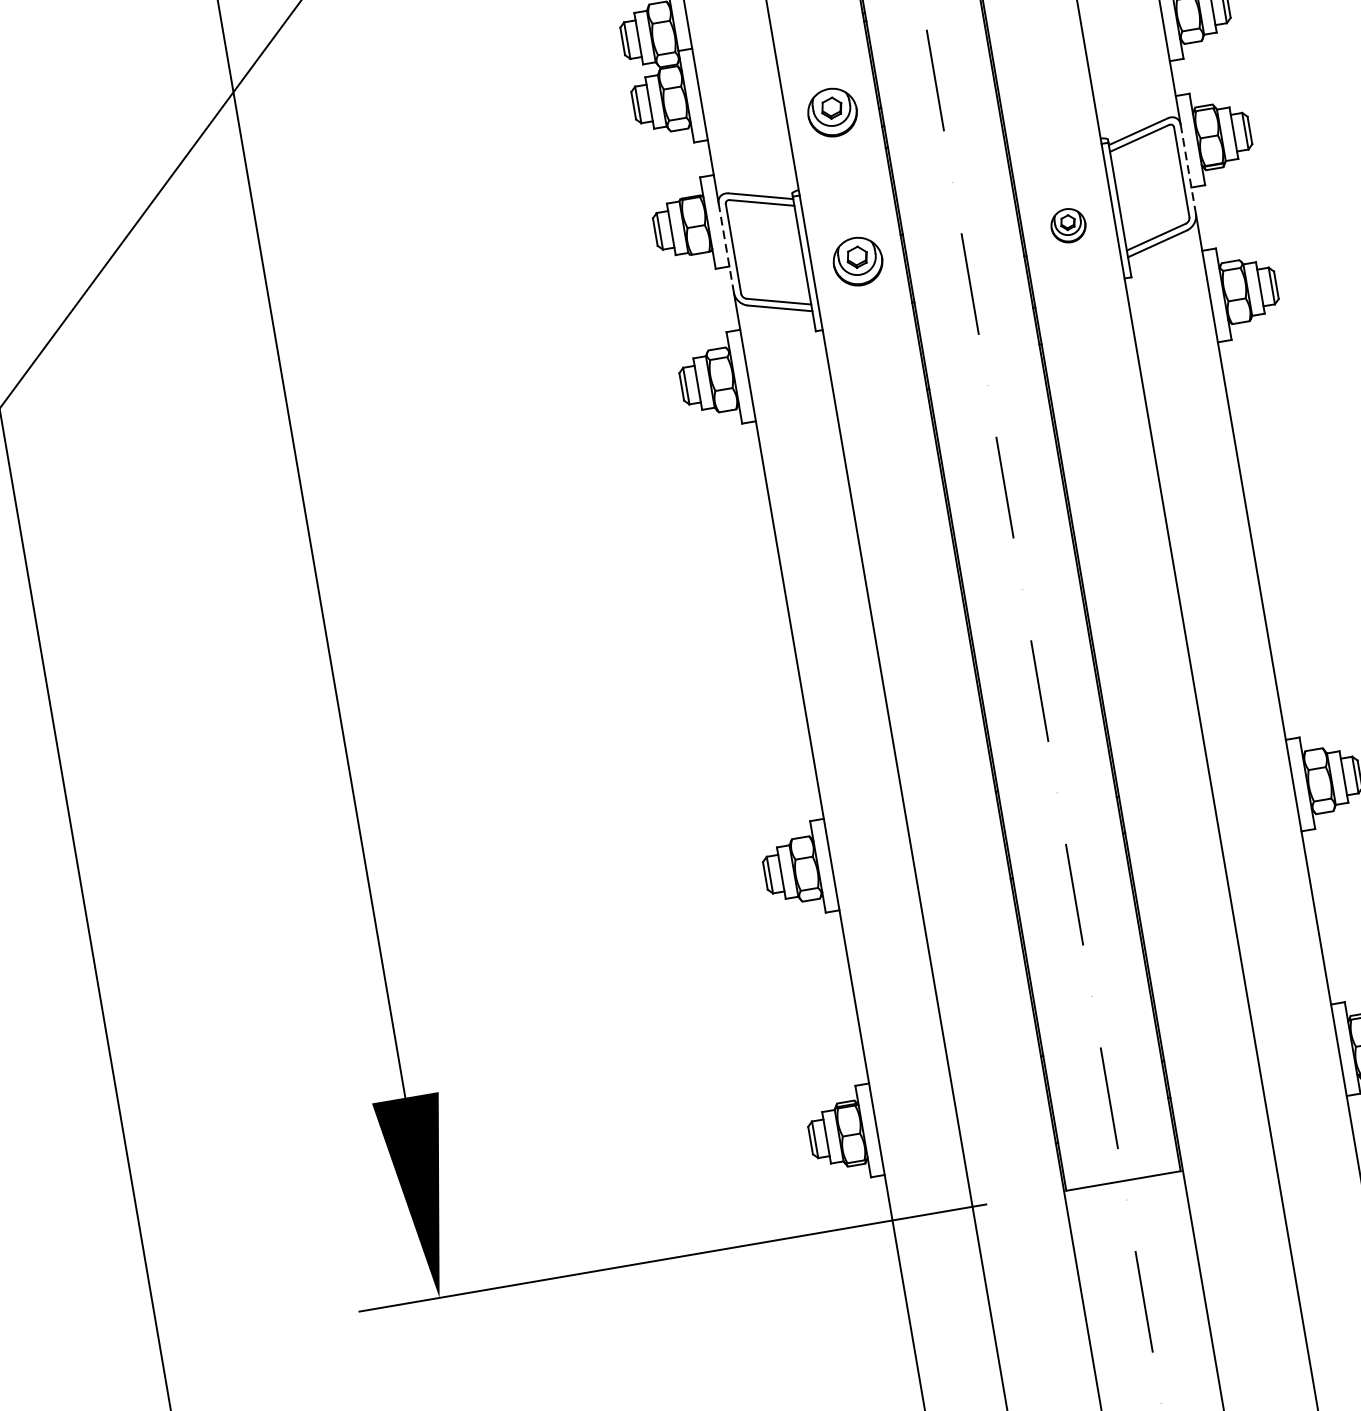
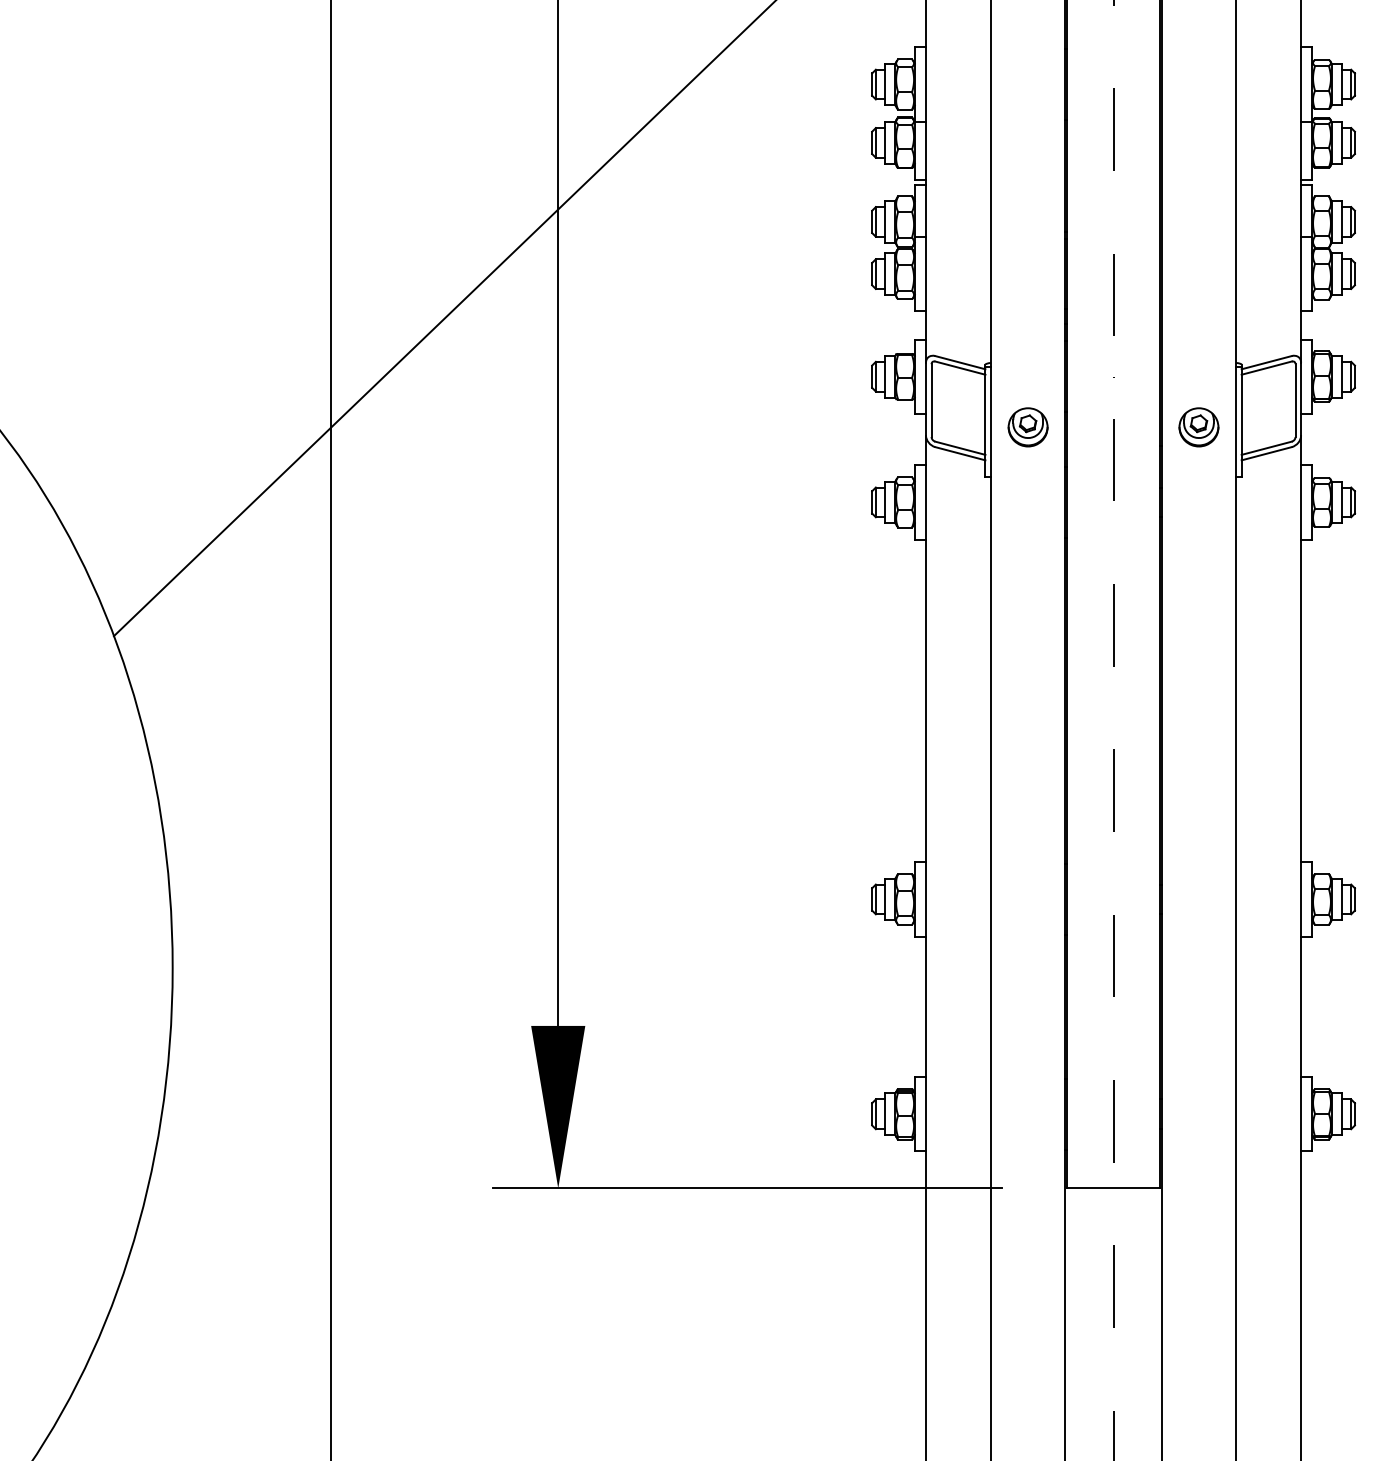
part: (831, 112) -> (1027, 306), removed
line: (1188, 169) -> (1301, 399), dashed -> solid
part: (1067, 225) -> (1198, 427), size x1.43
line: (726, 247) -> (926, 398), dashed -> solid

